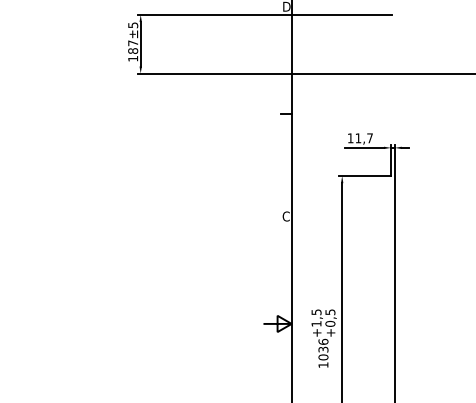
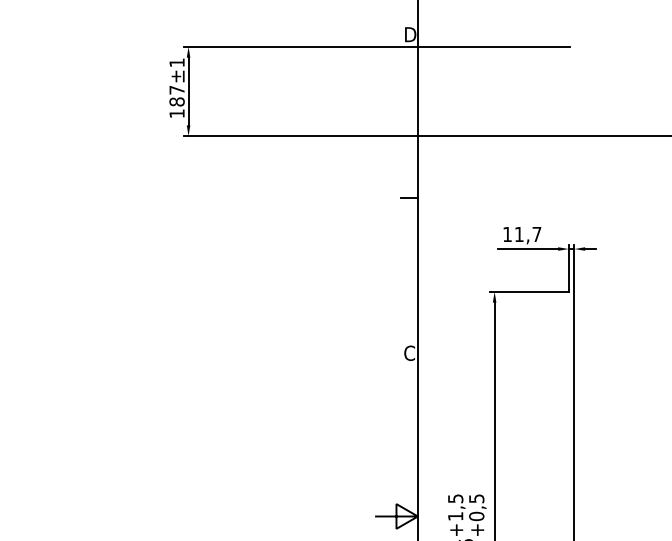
text: (133, 25) -> (177, 63), ±5 -> ±1

